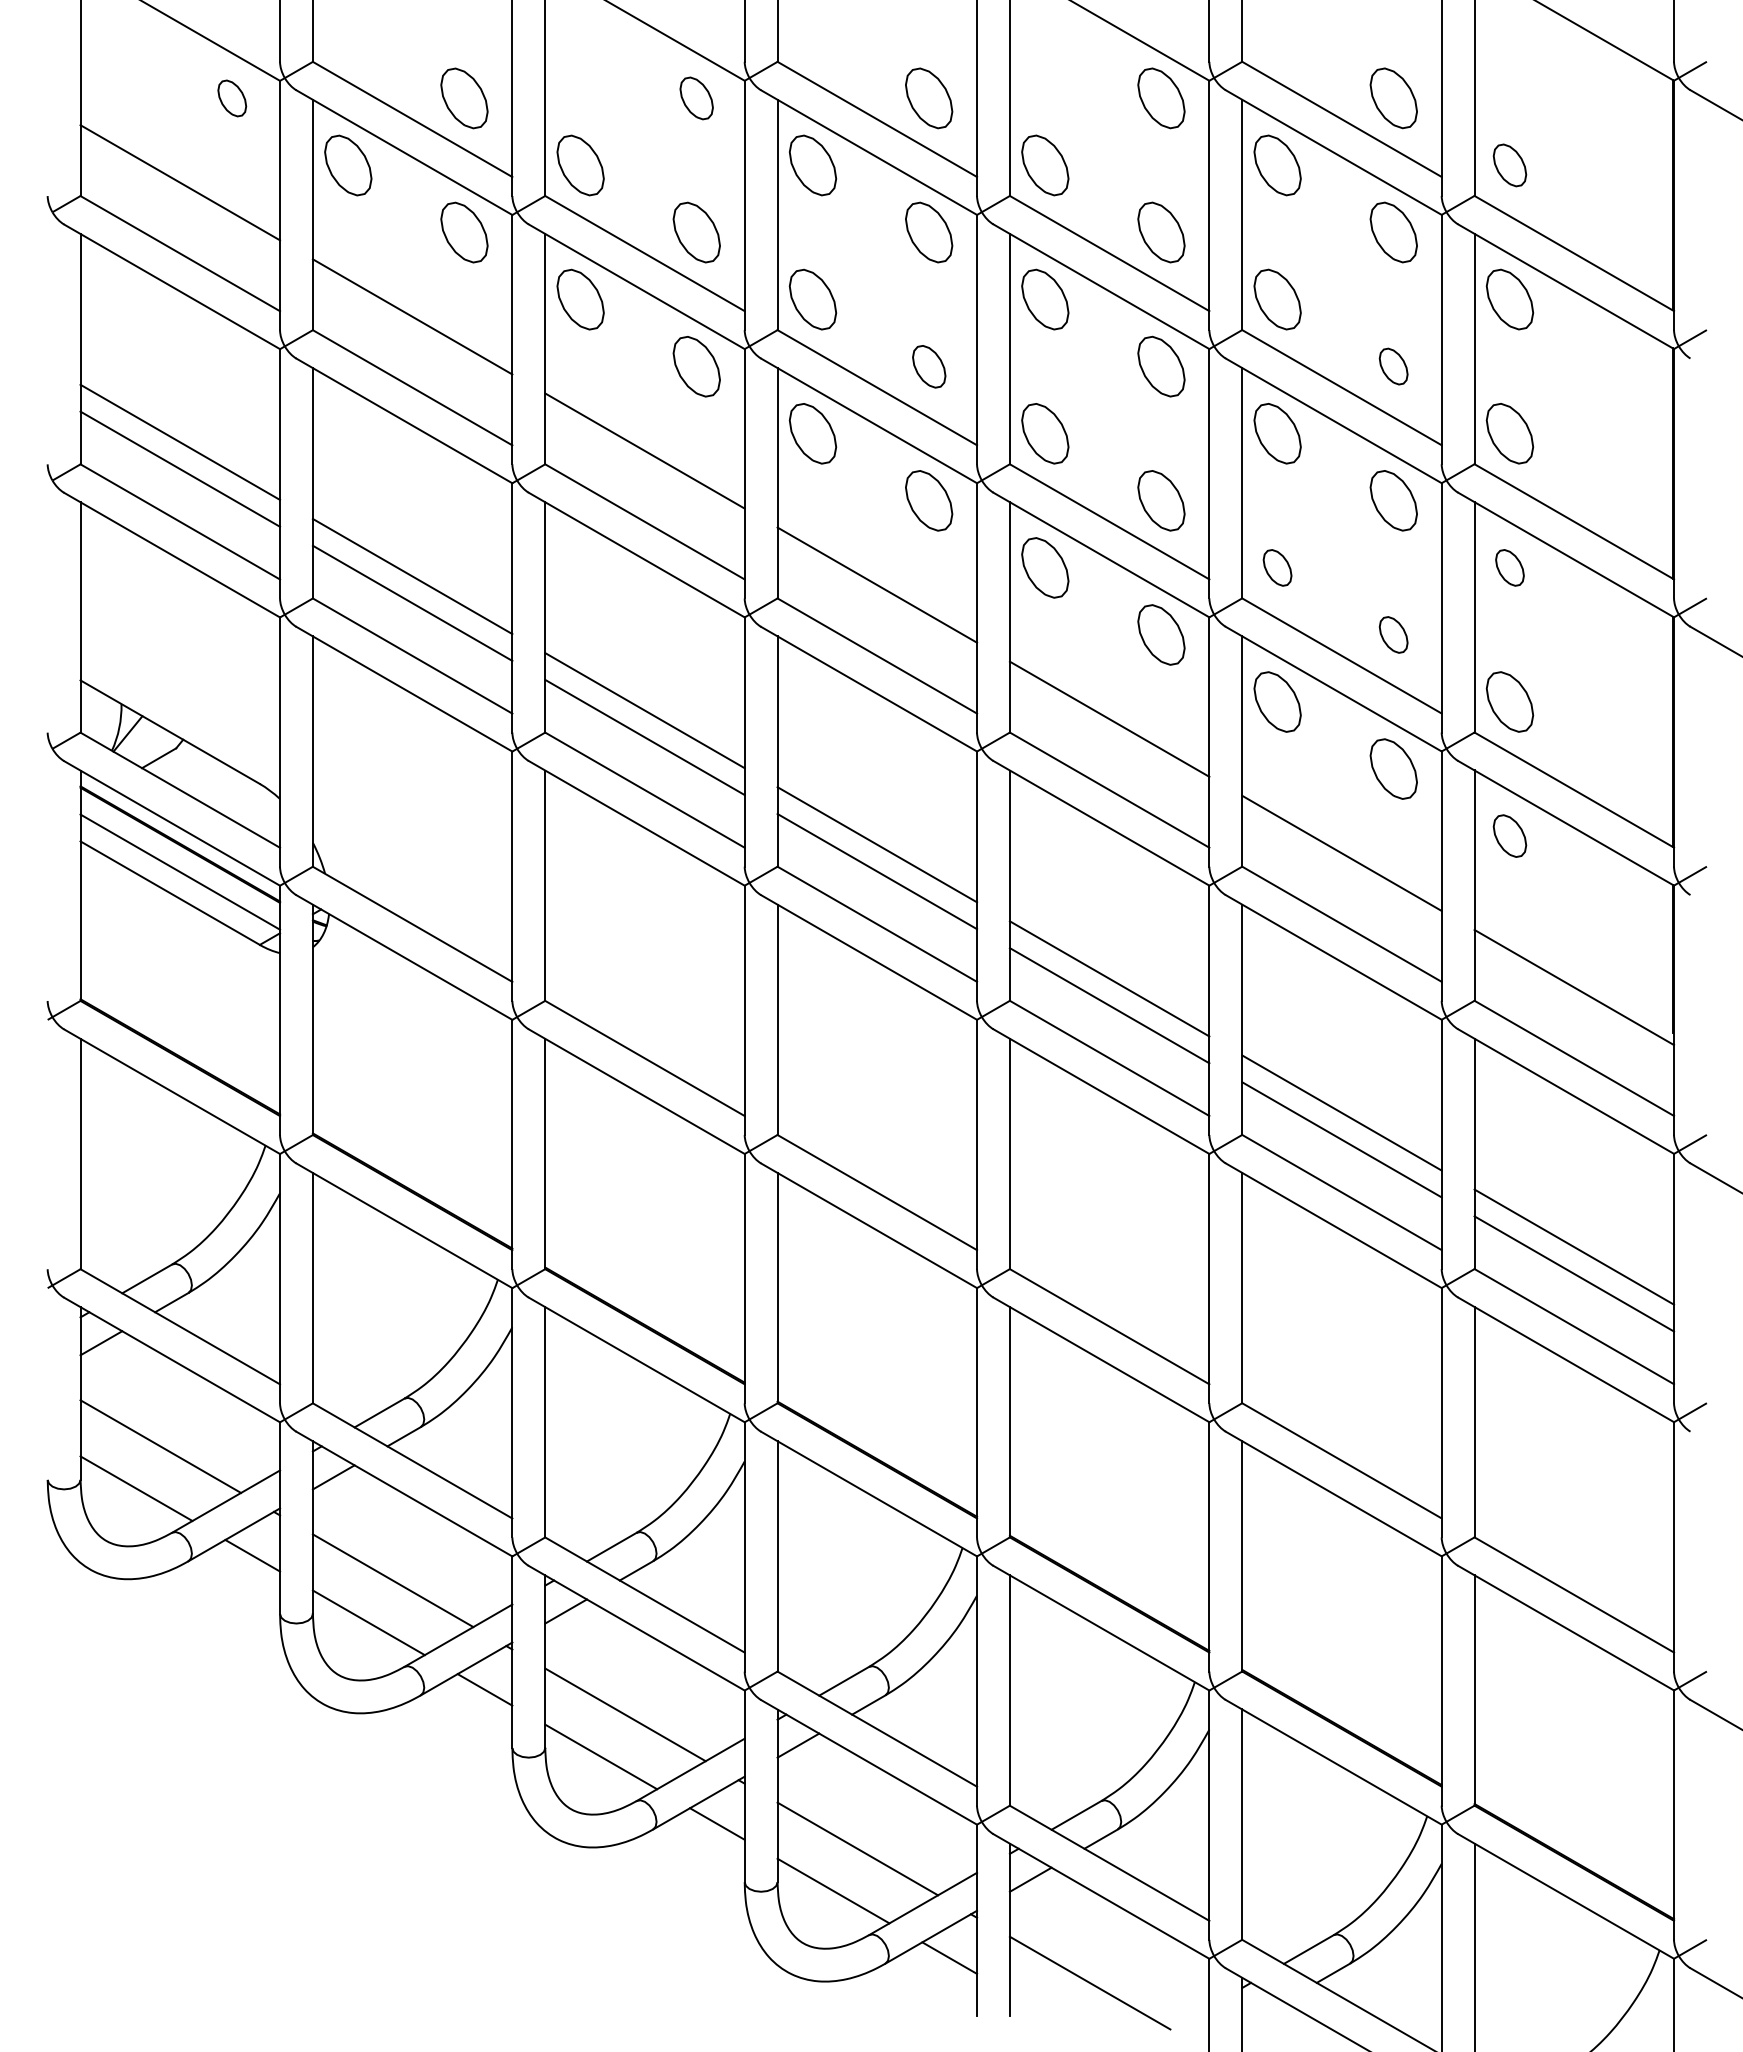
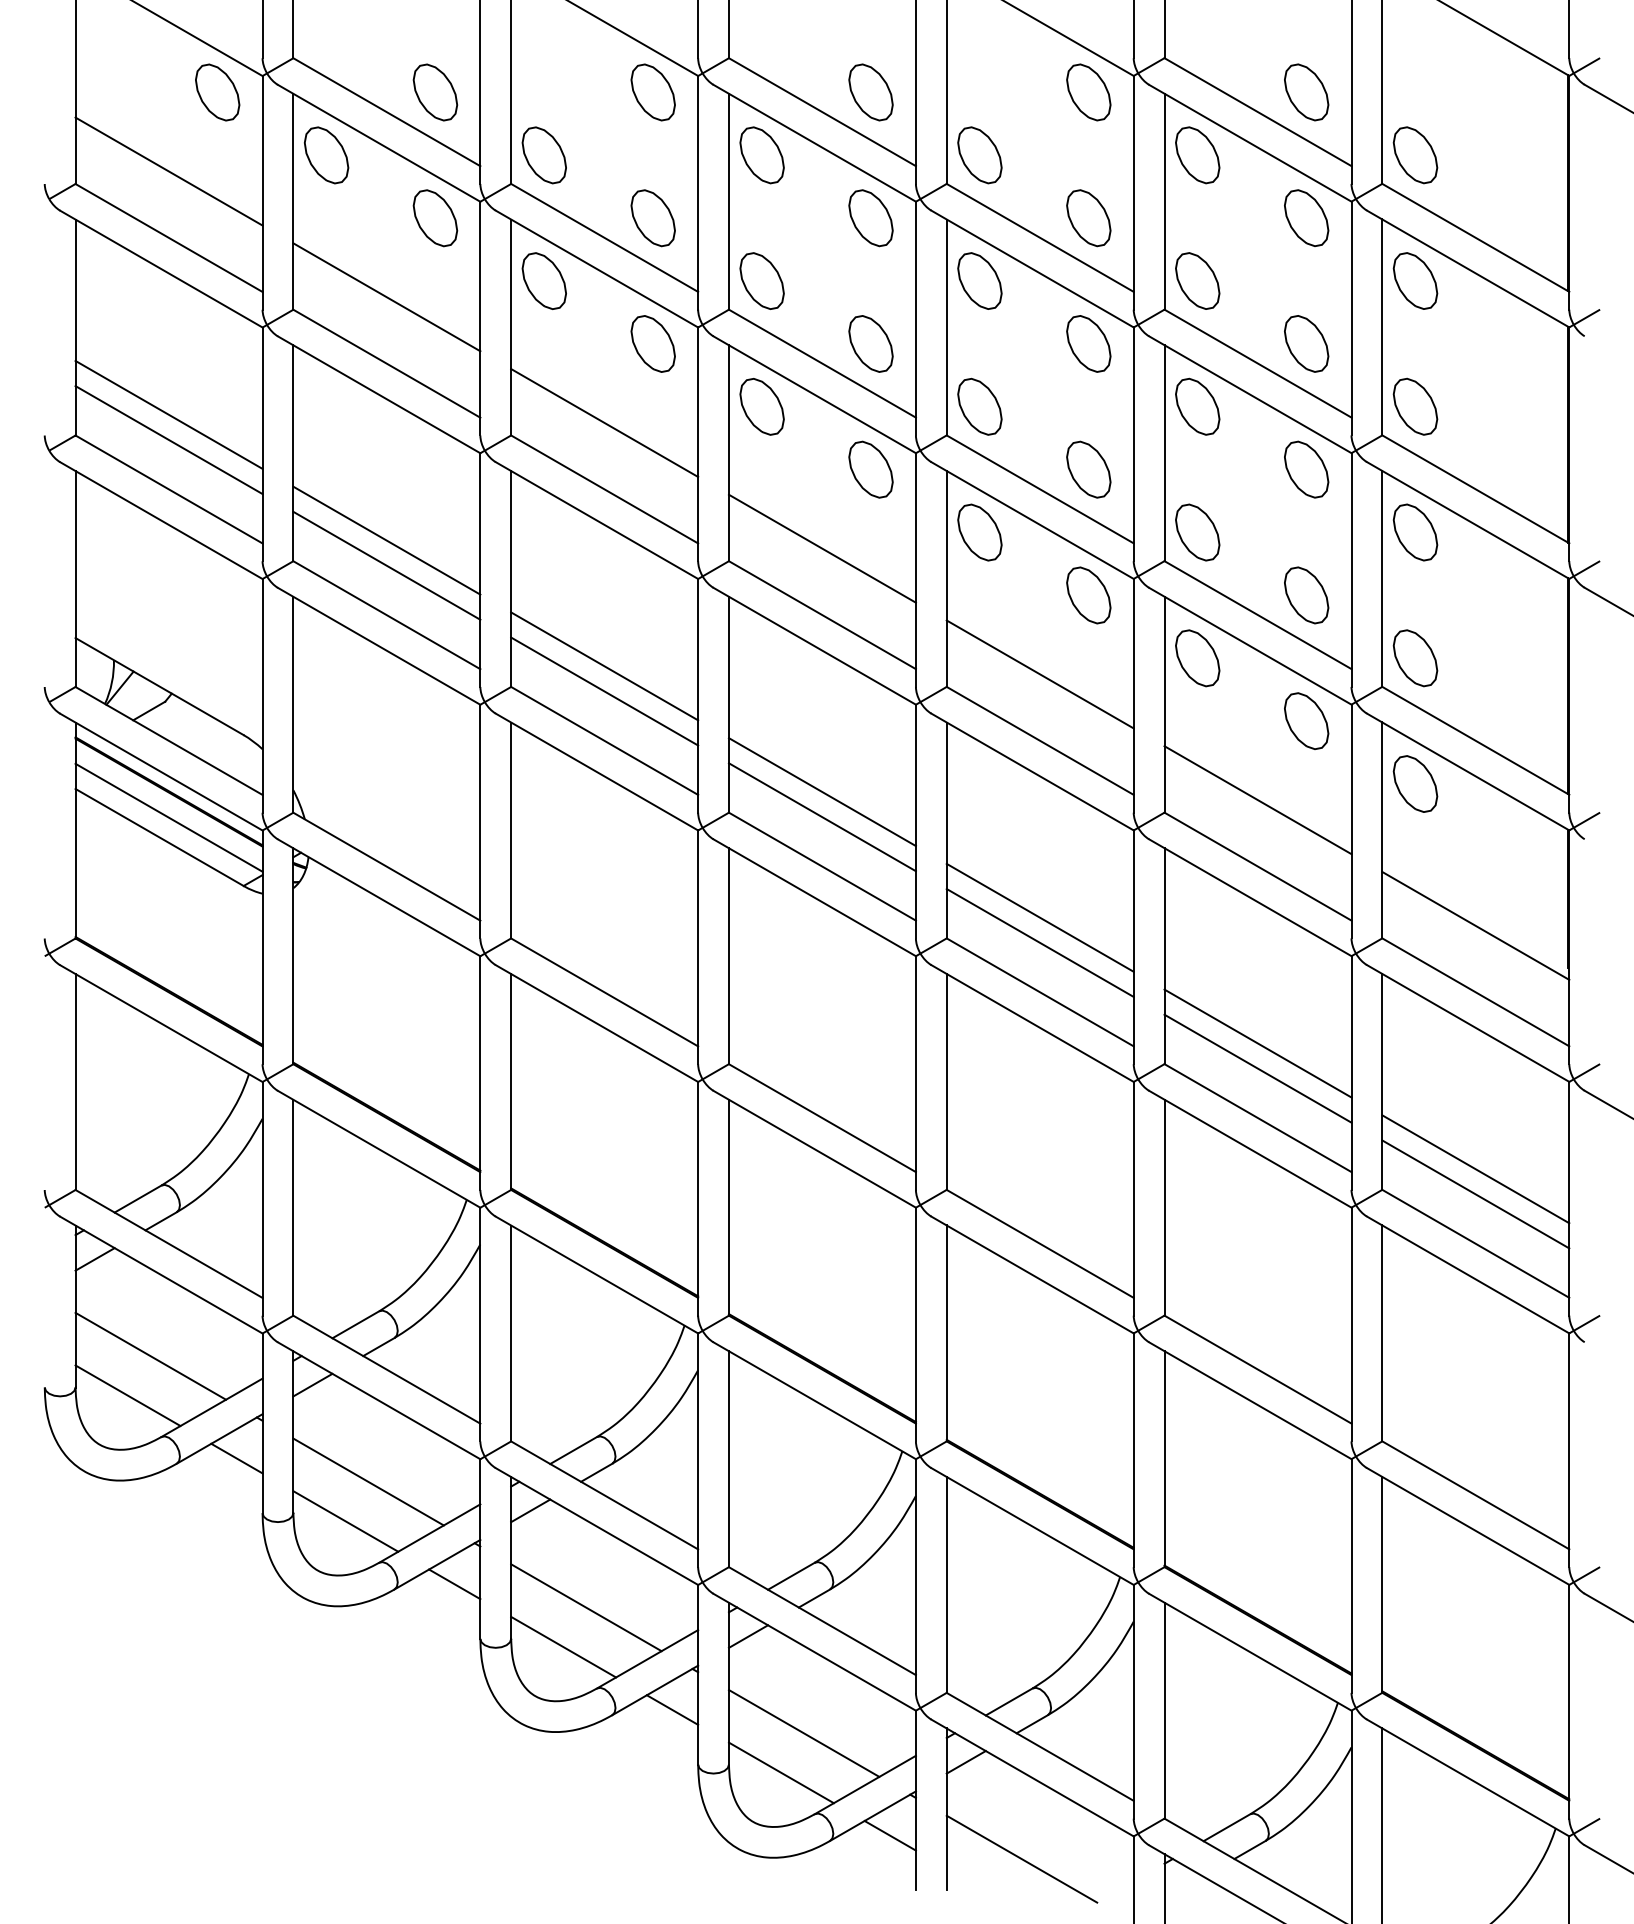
part: (232, 98) -> (218, 92), size x1.67
part: (696, 98) -> (652, 92), size x1.43
part: (1509, 165) -> (1415, 155), size x1.43
part: (929, 366) -> (871, 343), size x1.43
part: (1393, 366) -> (1306, 343), size x1.67
part: (1277, 567) -> (1197, 532), size x1.67
part: (1509, 567) -> (1415, 532), size x1.67
part: (1393, 634) -> (1306, 595), size x1.67
part: (1509, 835) -> (1415, 783), size x1.43

